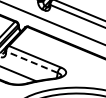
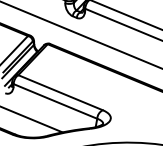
line: (31, 62) -> (54, 101), dashed -> solid

